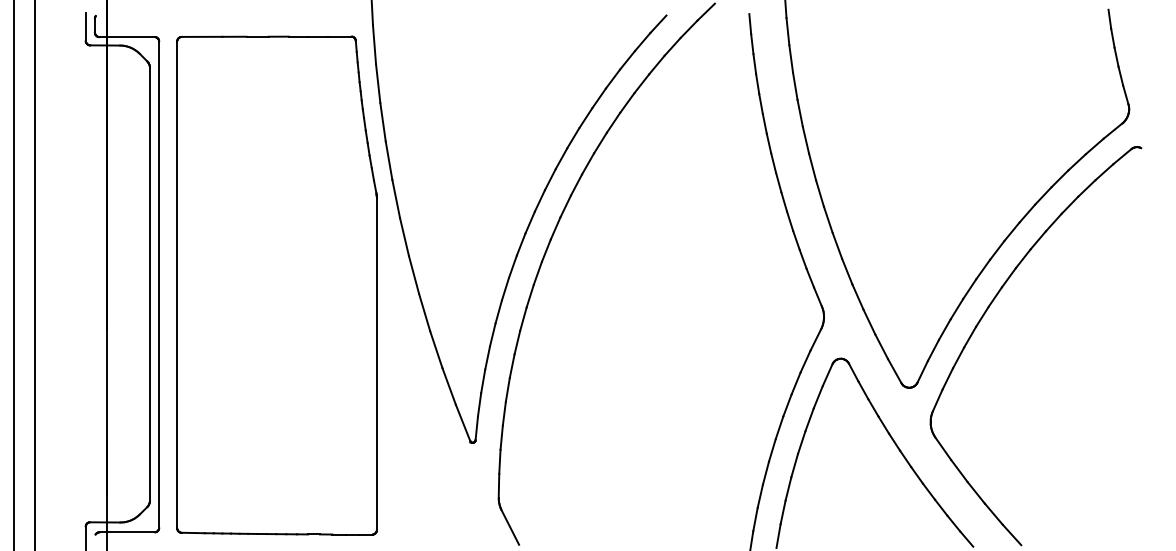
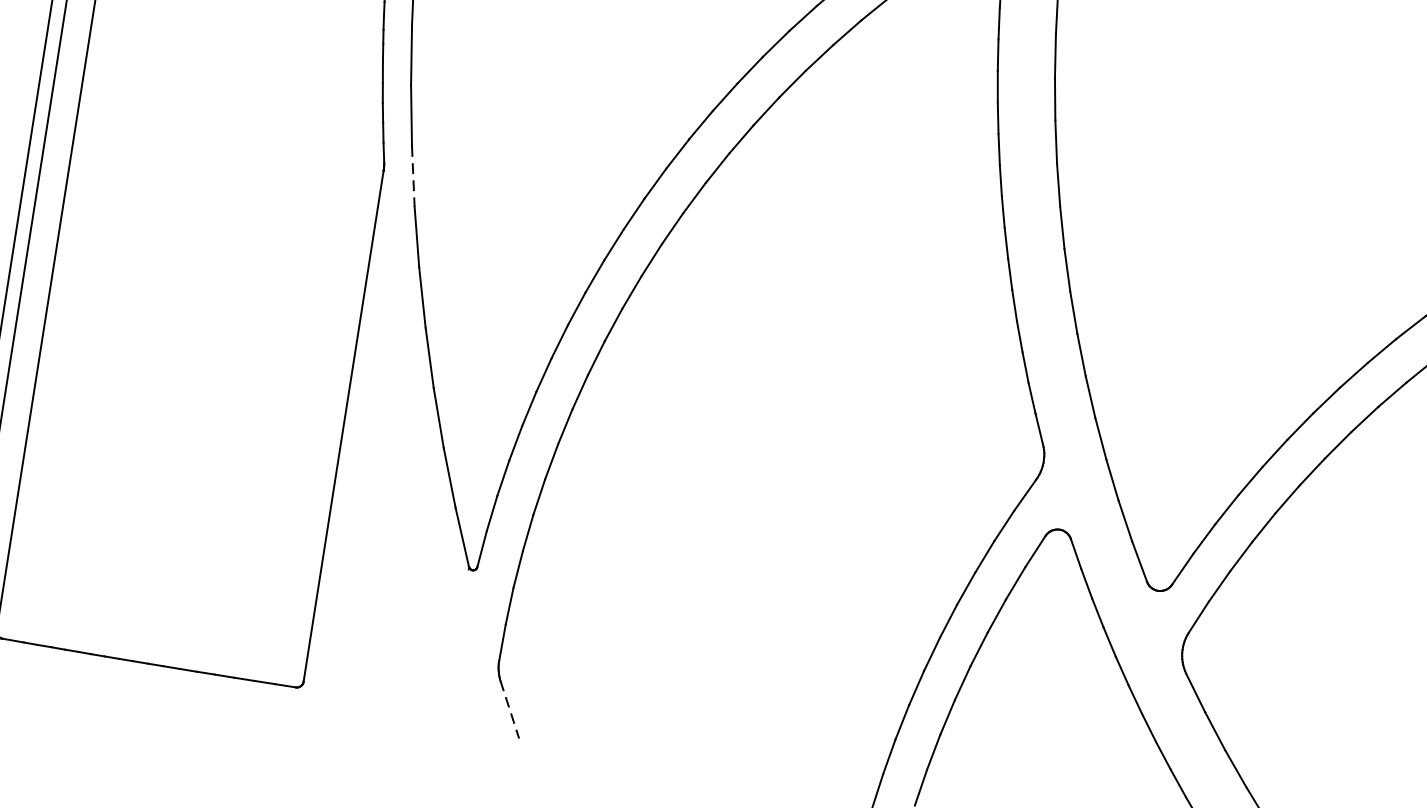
line: (396, 199) -> (413, 177), solid -> dashed
line: (510, 527) -> (510, 709), solid -> dashed

